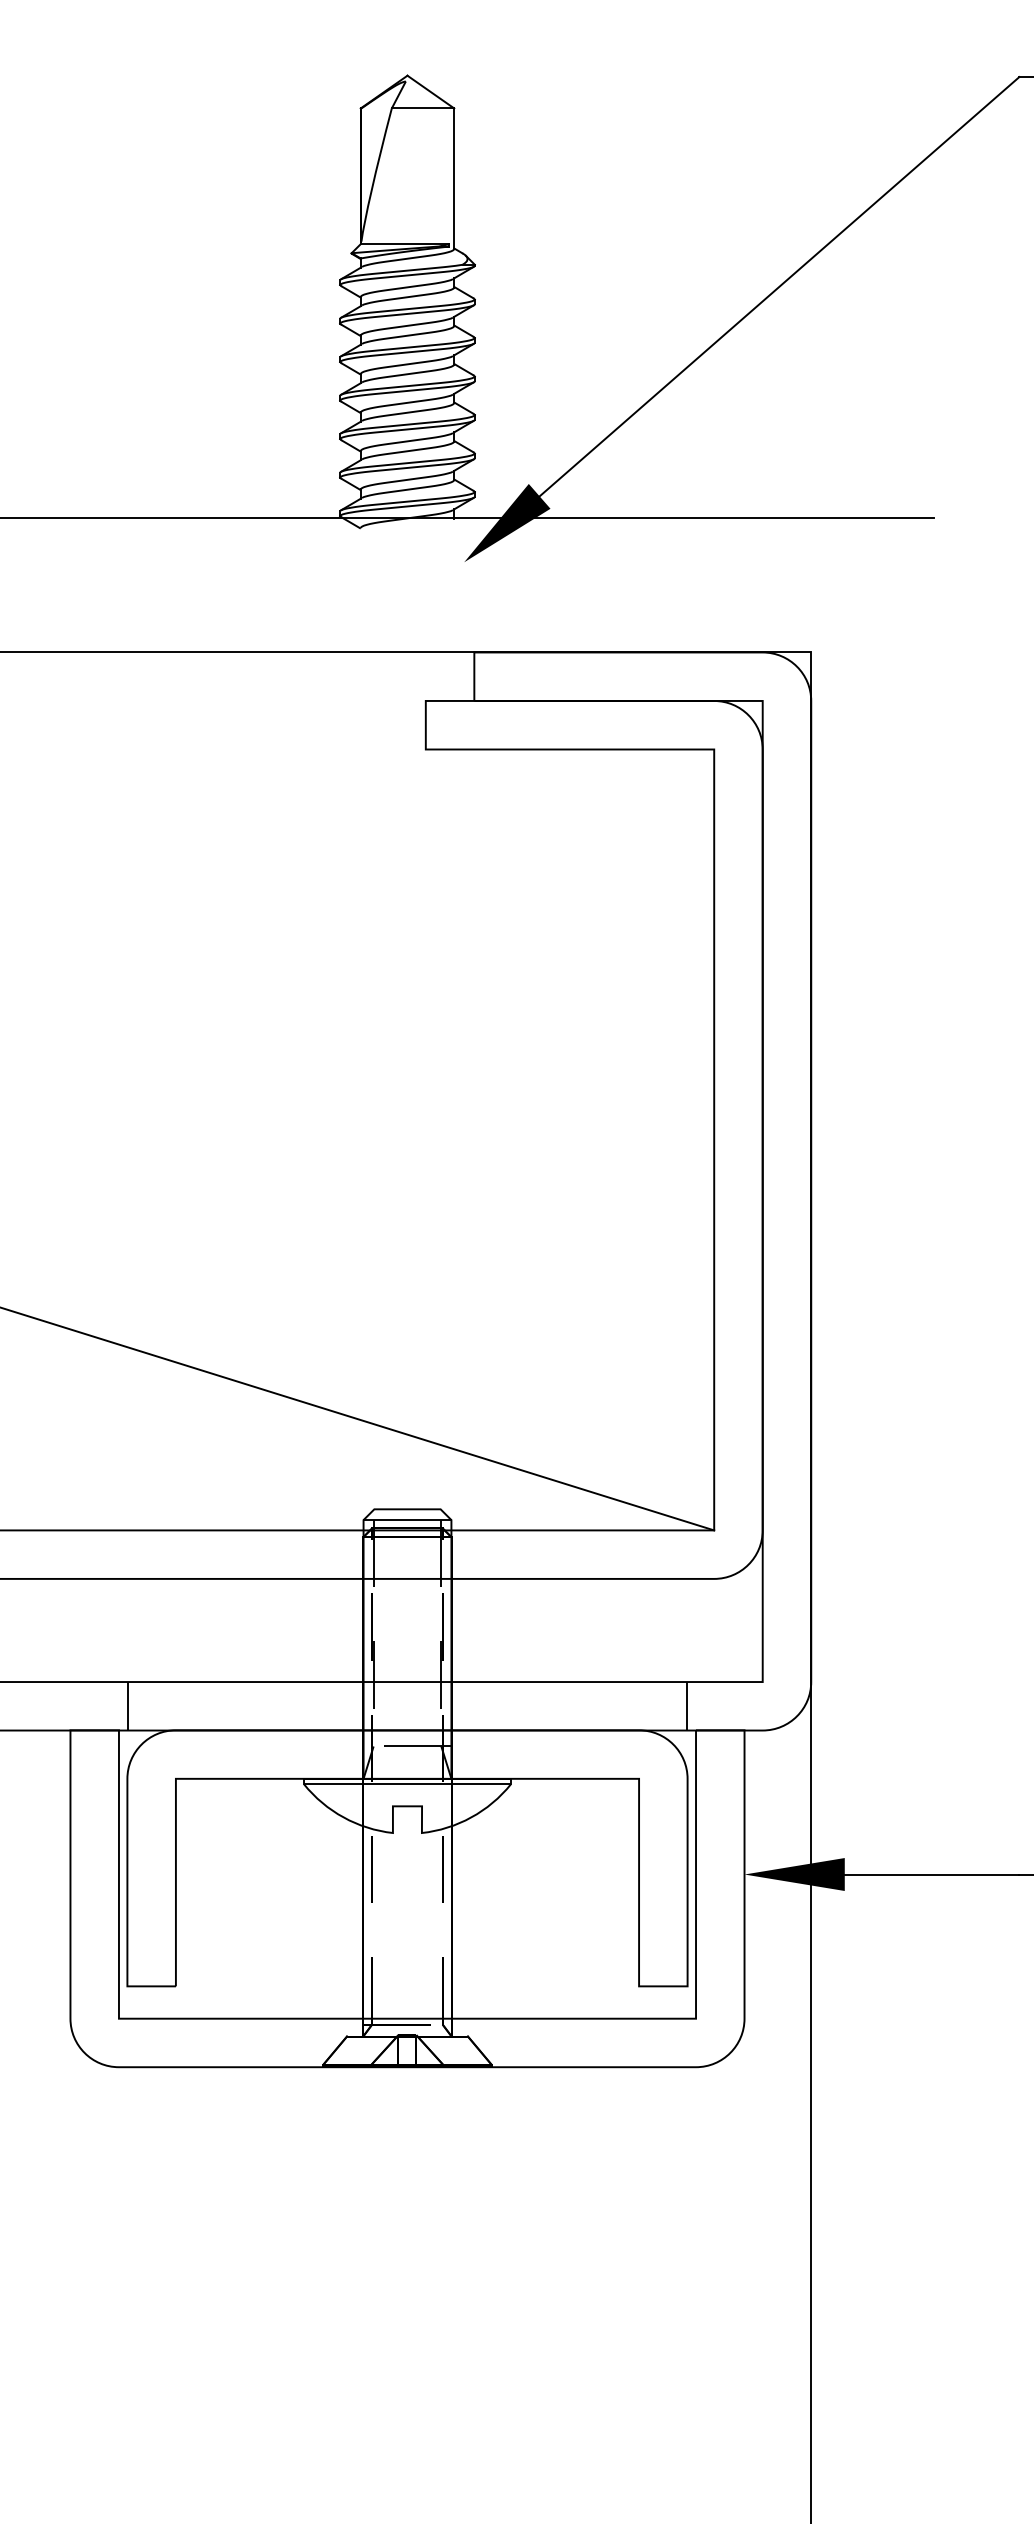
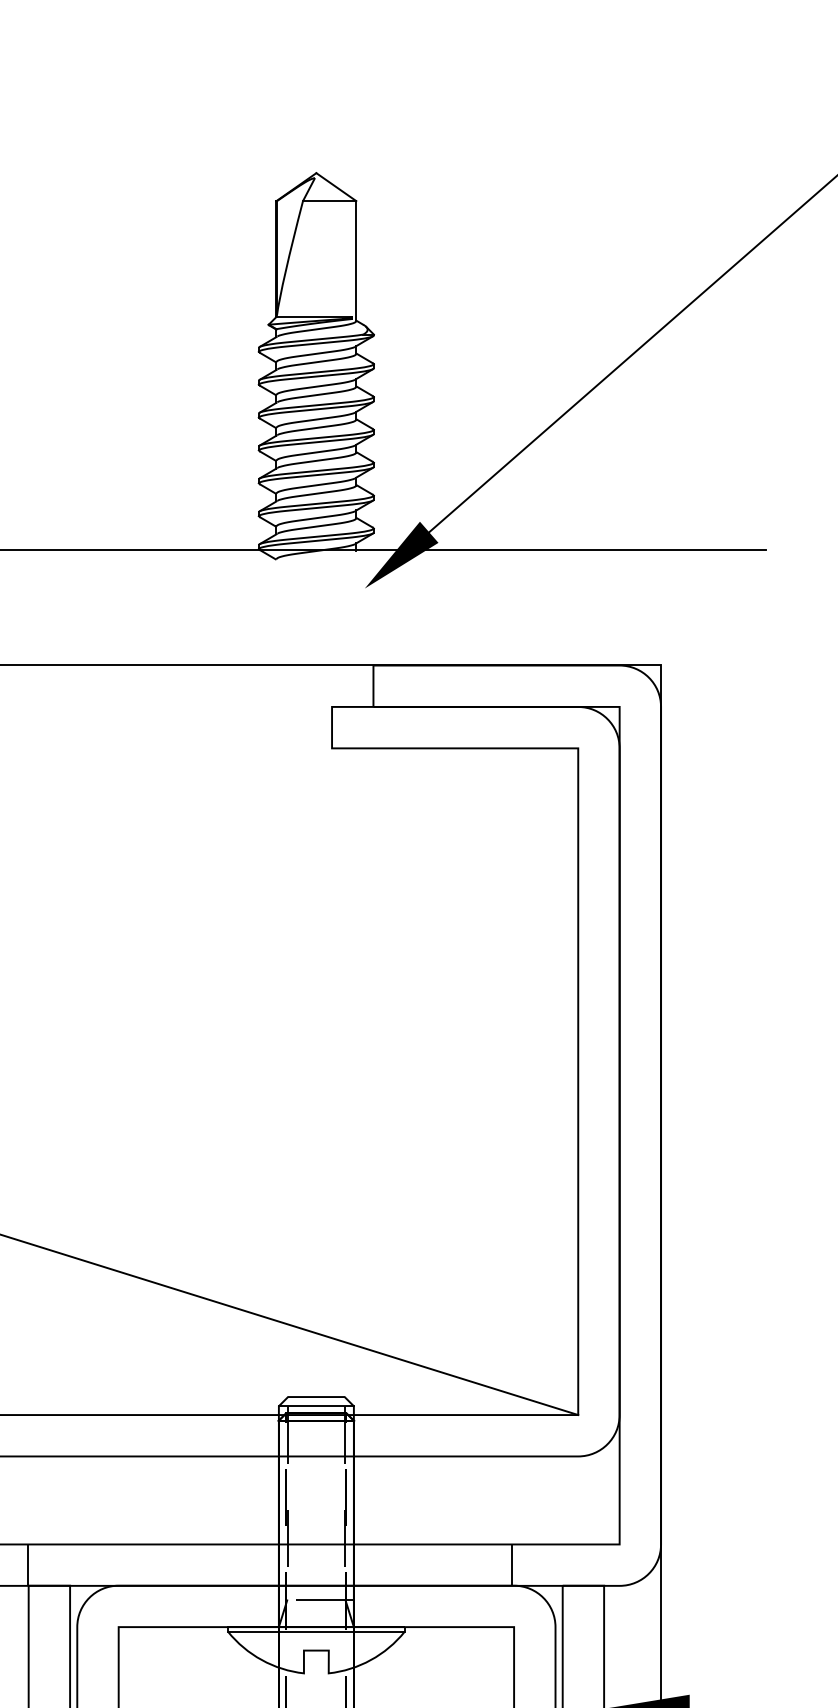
line: (127, 1706) -> (27, 1565), moved
line: (687, 1706) -> (512, 1565), moved

